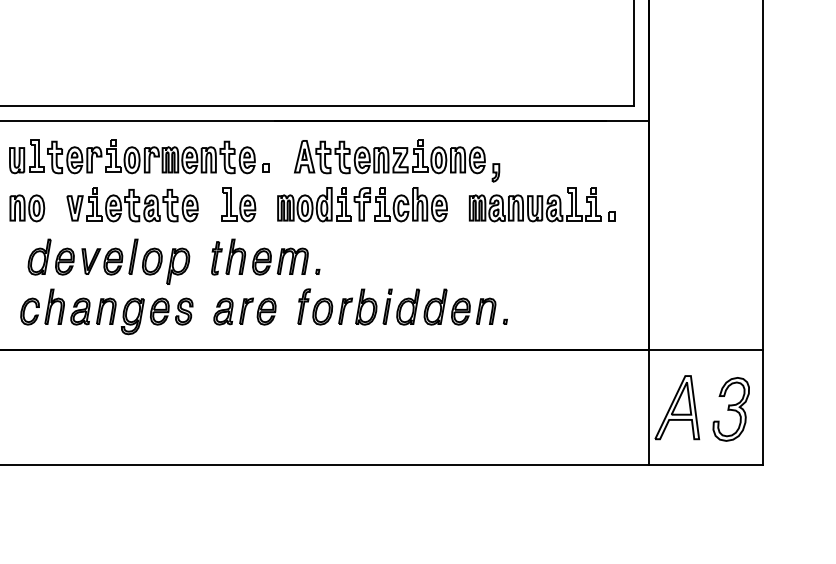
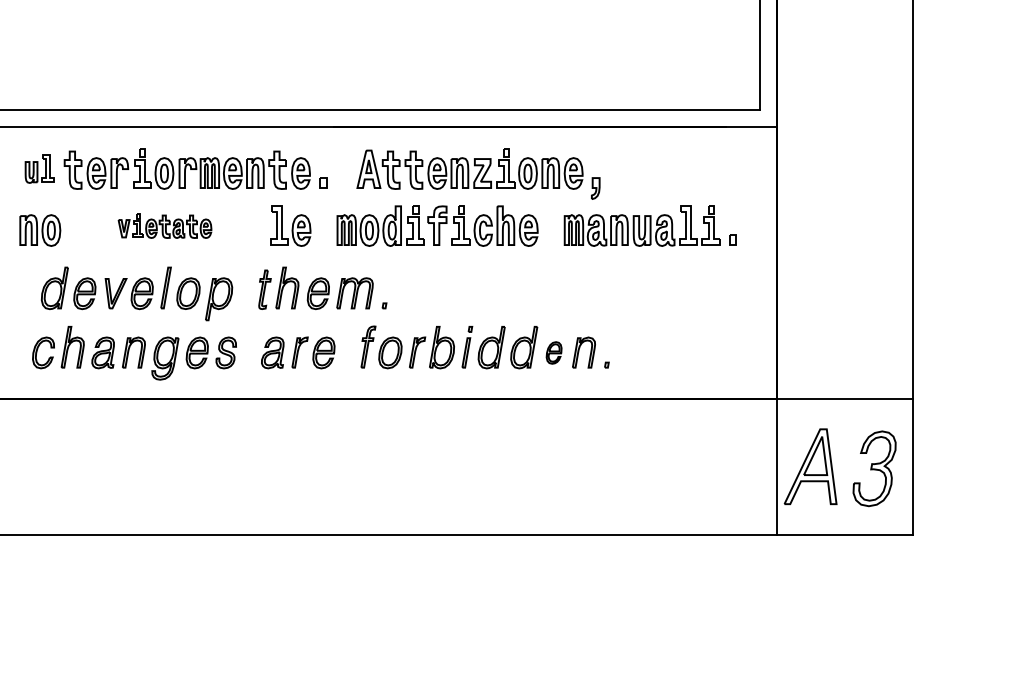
part: (26, 156) -> (39, 168), size x0.7
part: (132, 204) -> (164, 225), size x0.6
part: (460, 311) -> (553, 352), size x0.7

